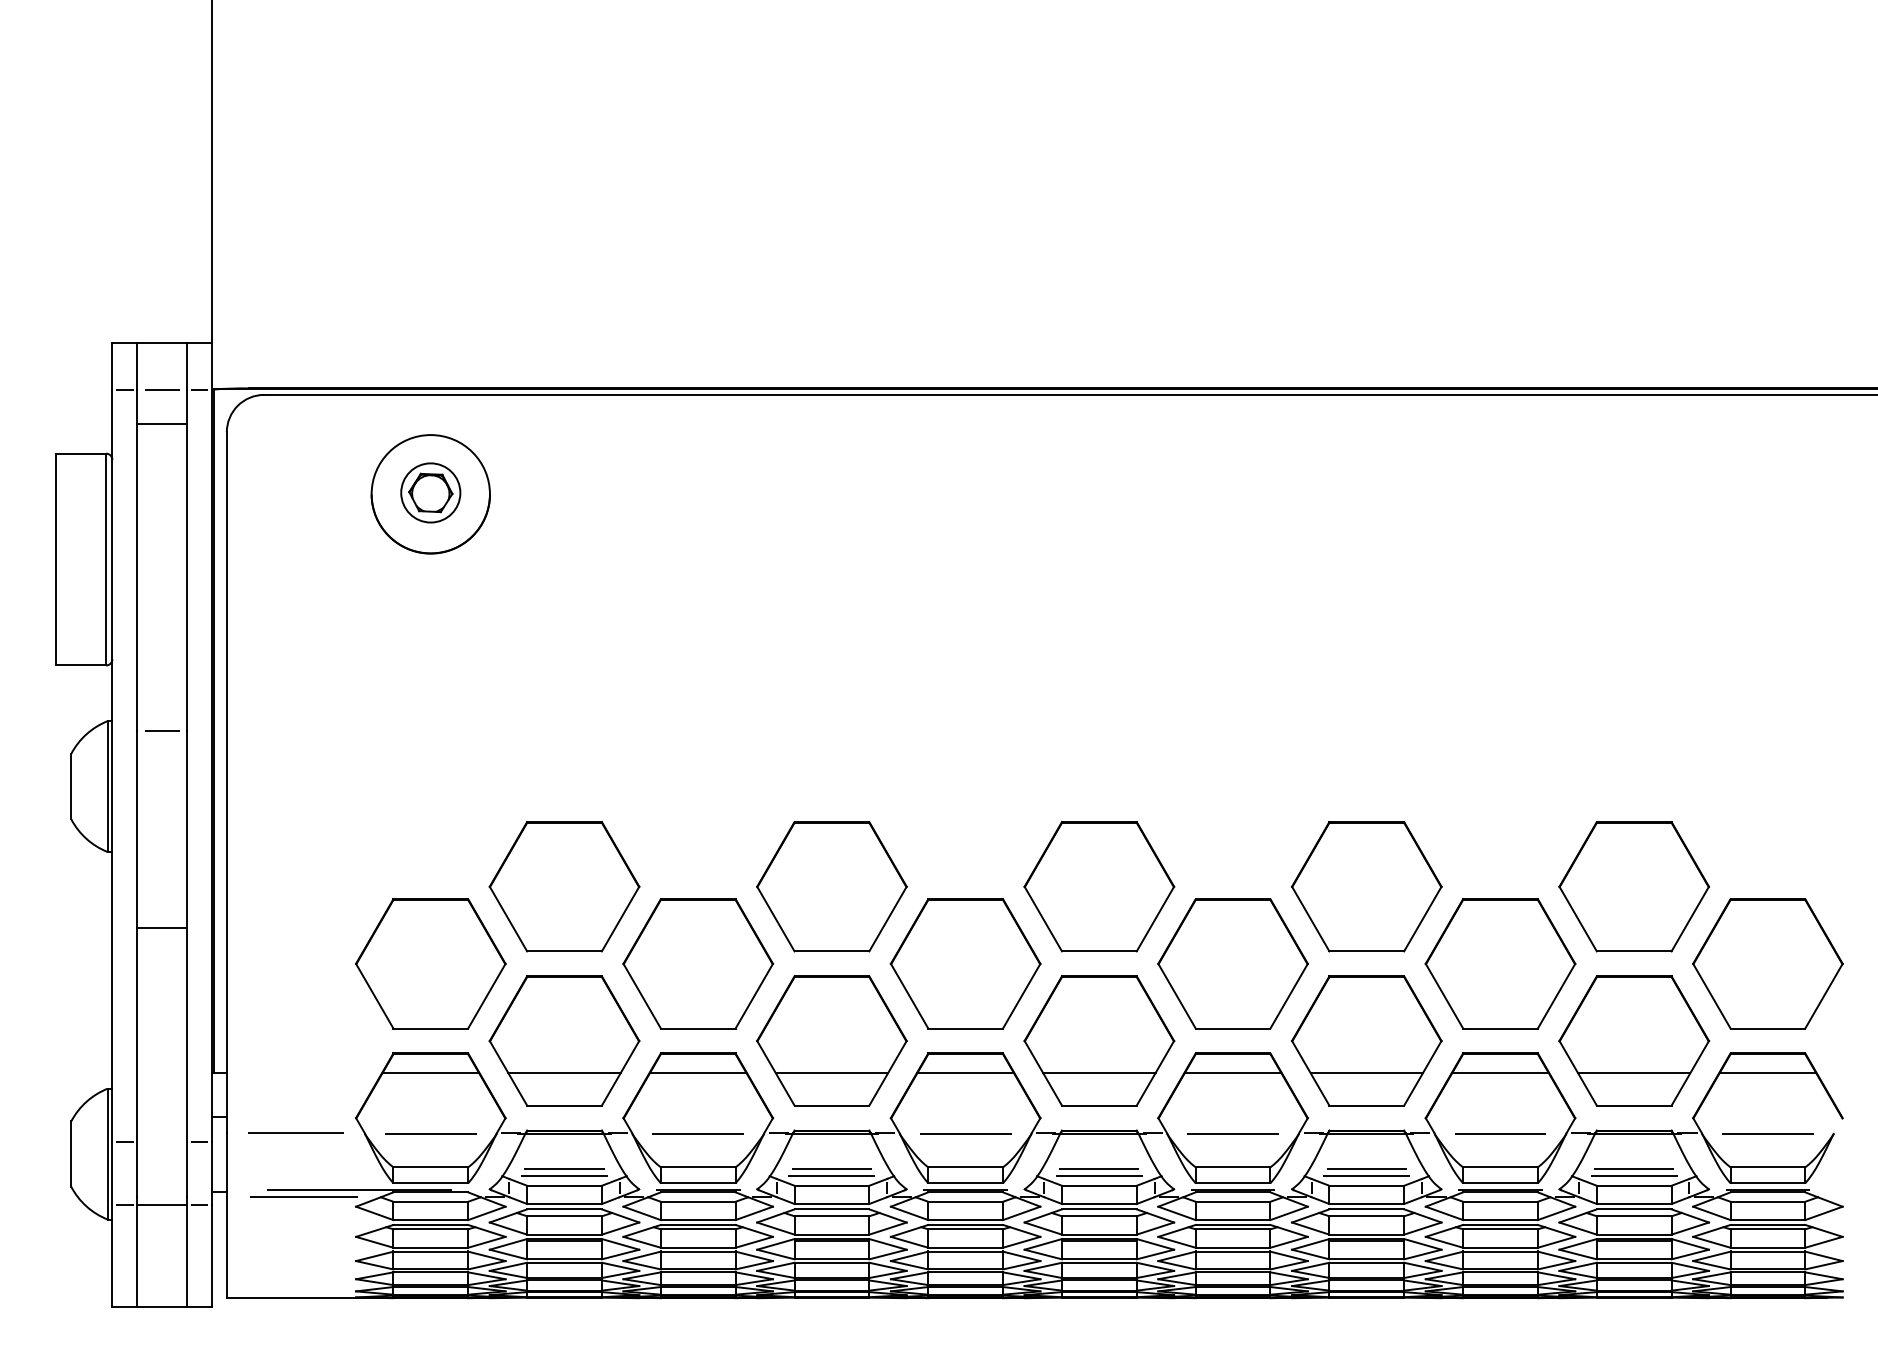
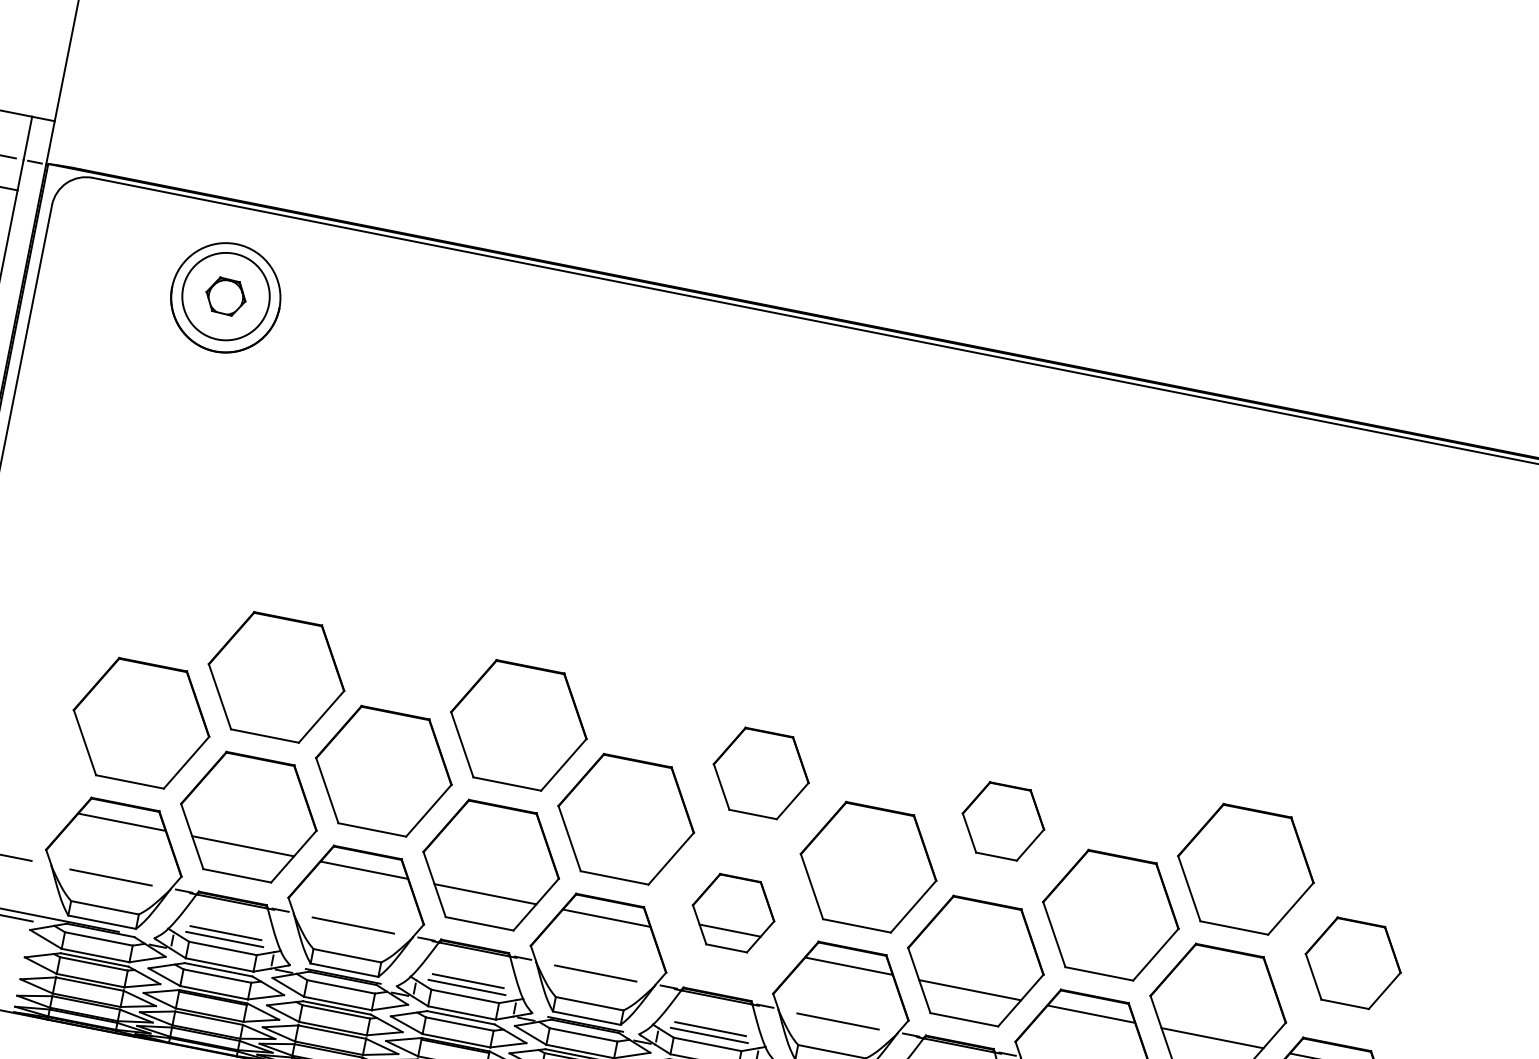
circle: (430, 492) -> (225, 296), size x1.6
part: (1099, 886) -> (761, 773), size x0.7
part: (1366, 886) -> (1003, 821), size x0.6
part: (1767, 963) -> (1352, 962), size x0.7
part: (1099, 1040) -> (733, 912), size x0.6

